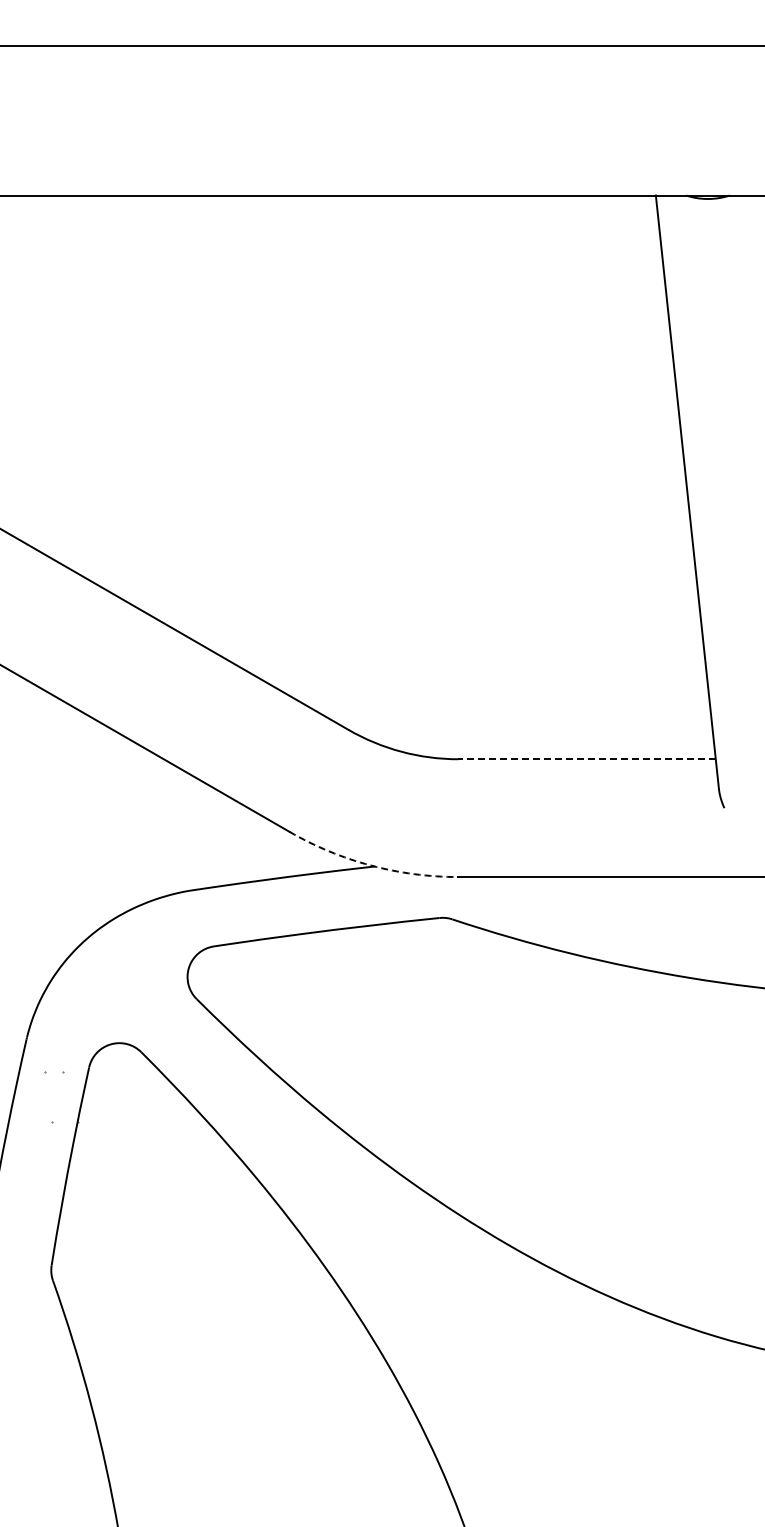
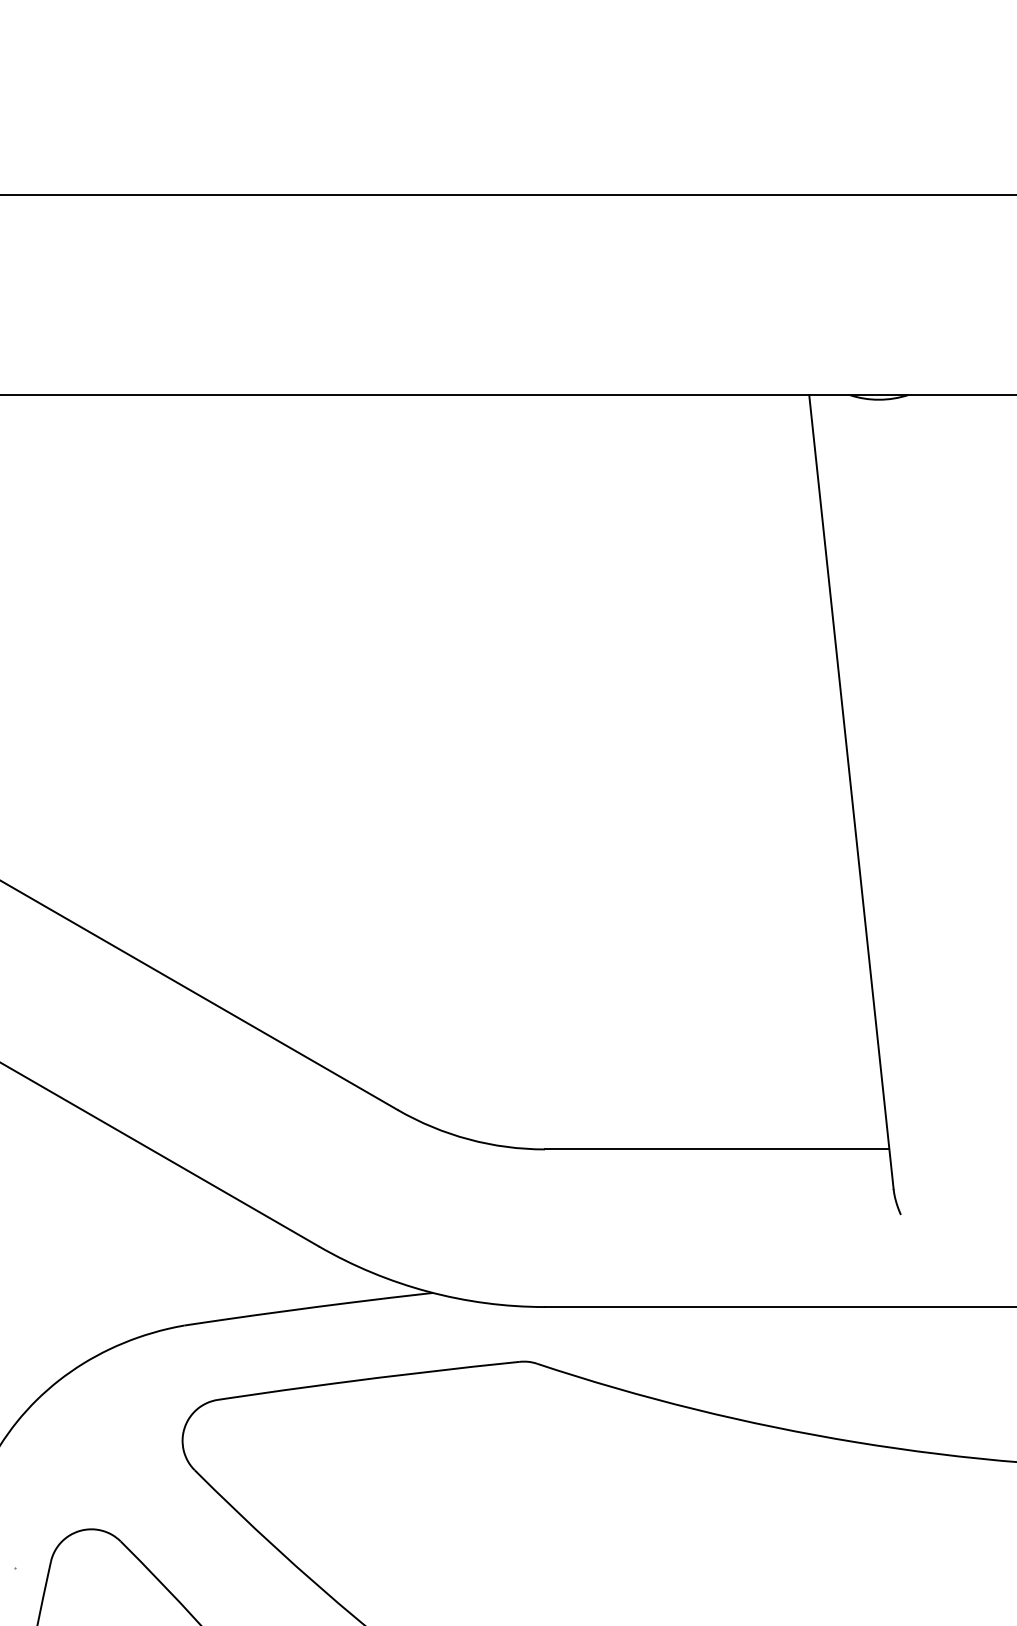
line: (587, 759) -> (717, 1149), dashed -> solid
arc: (370, 865) -> (427, 1291), dashed -> solid

